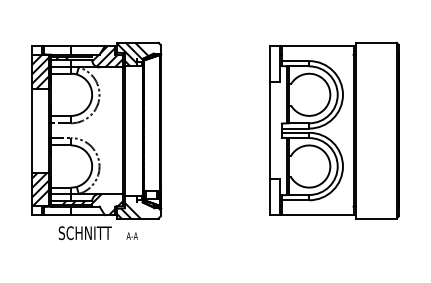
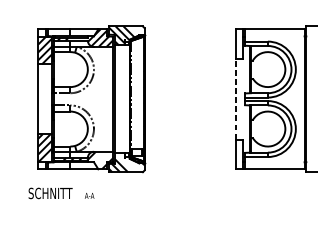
line: (270, 130) -> (235, 99), solid -> dashed
text: (97, 233) -> (60, 193), moved

